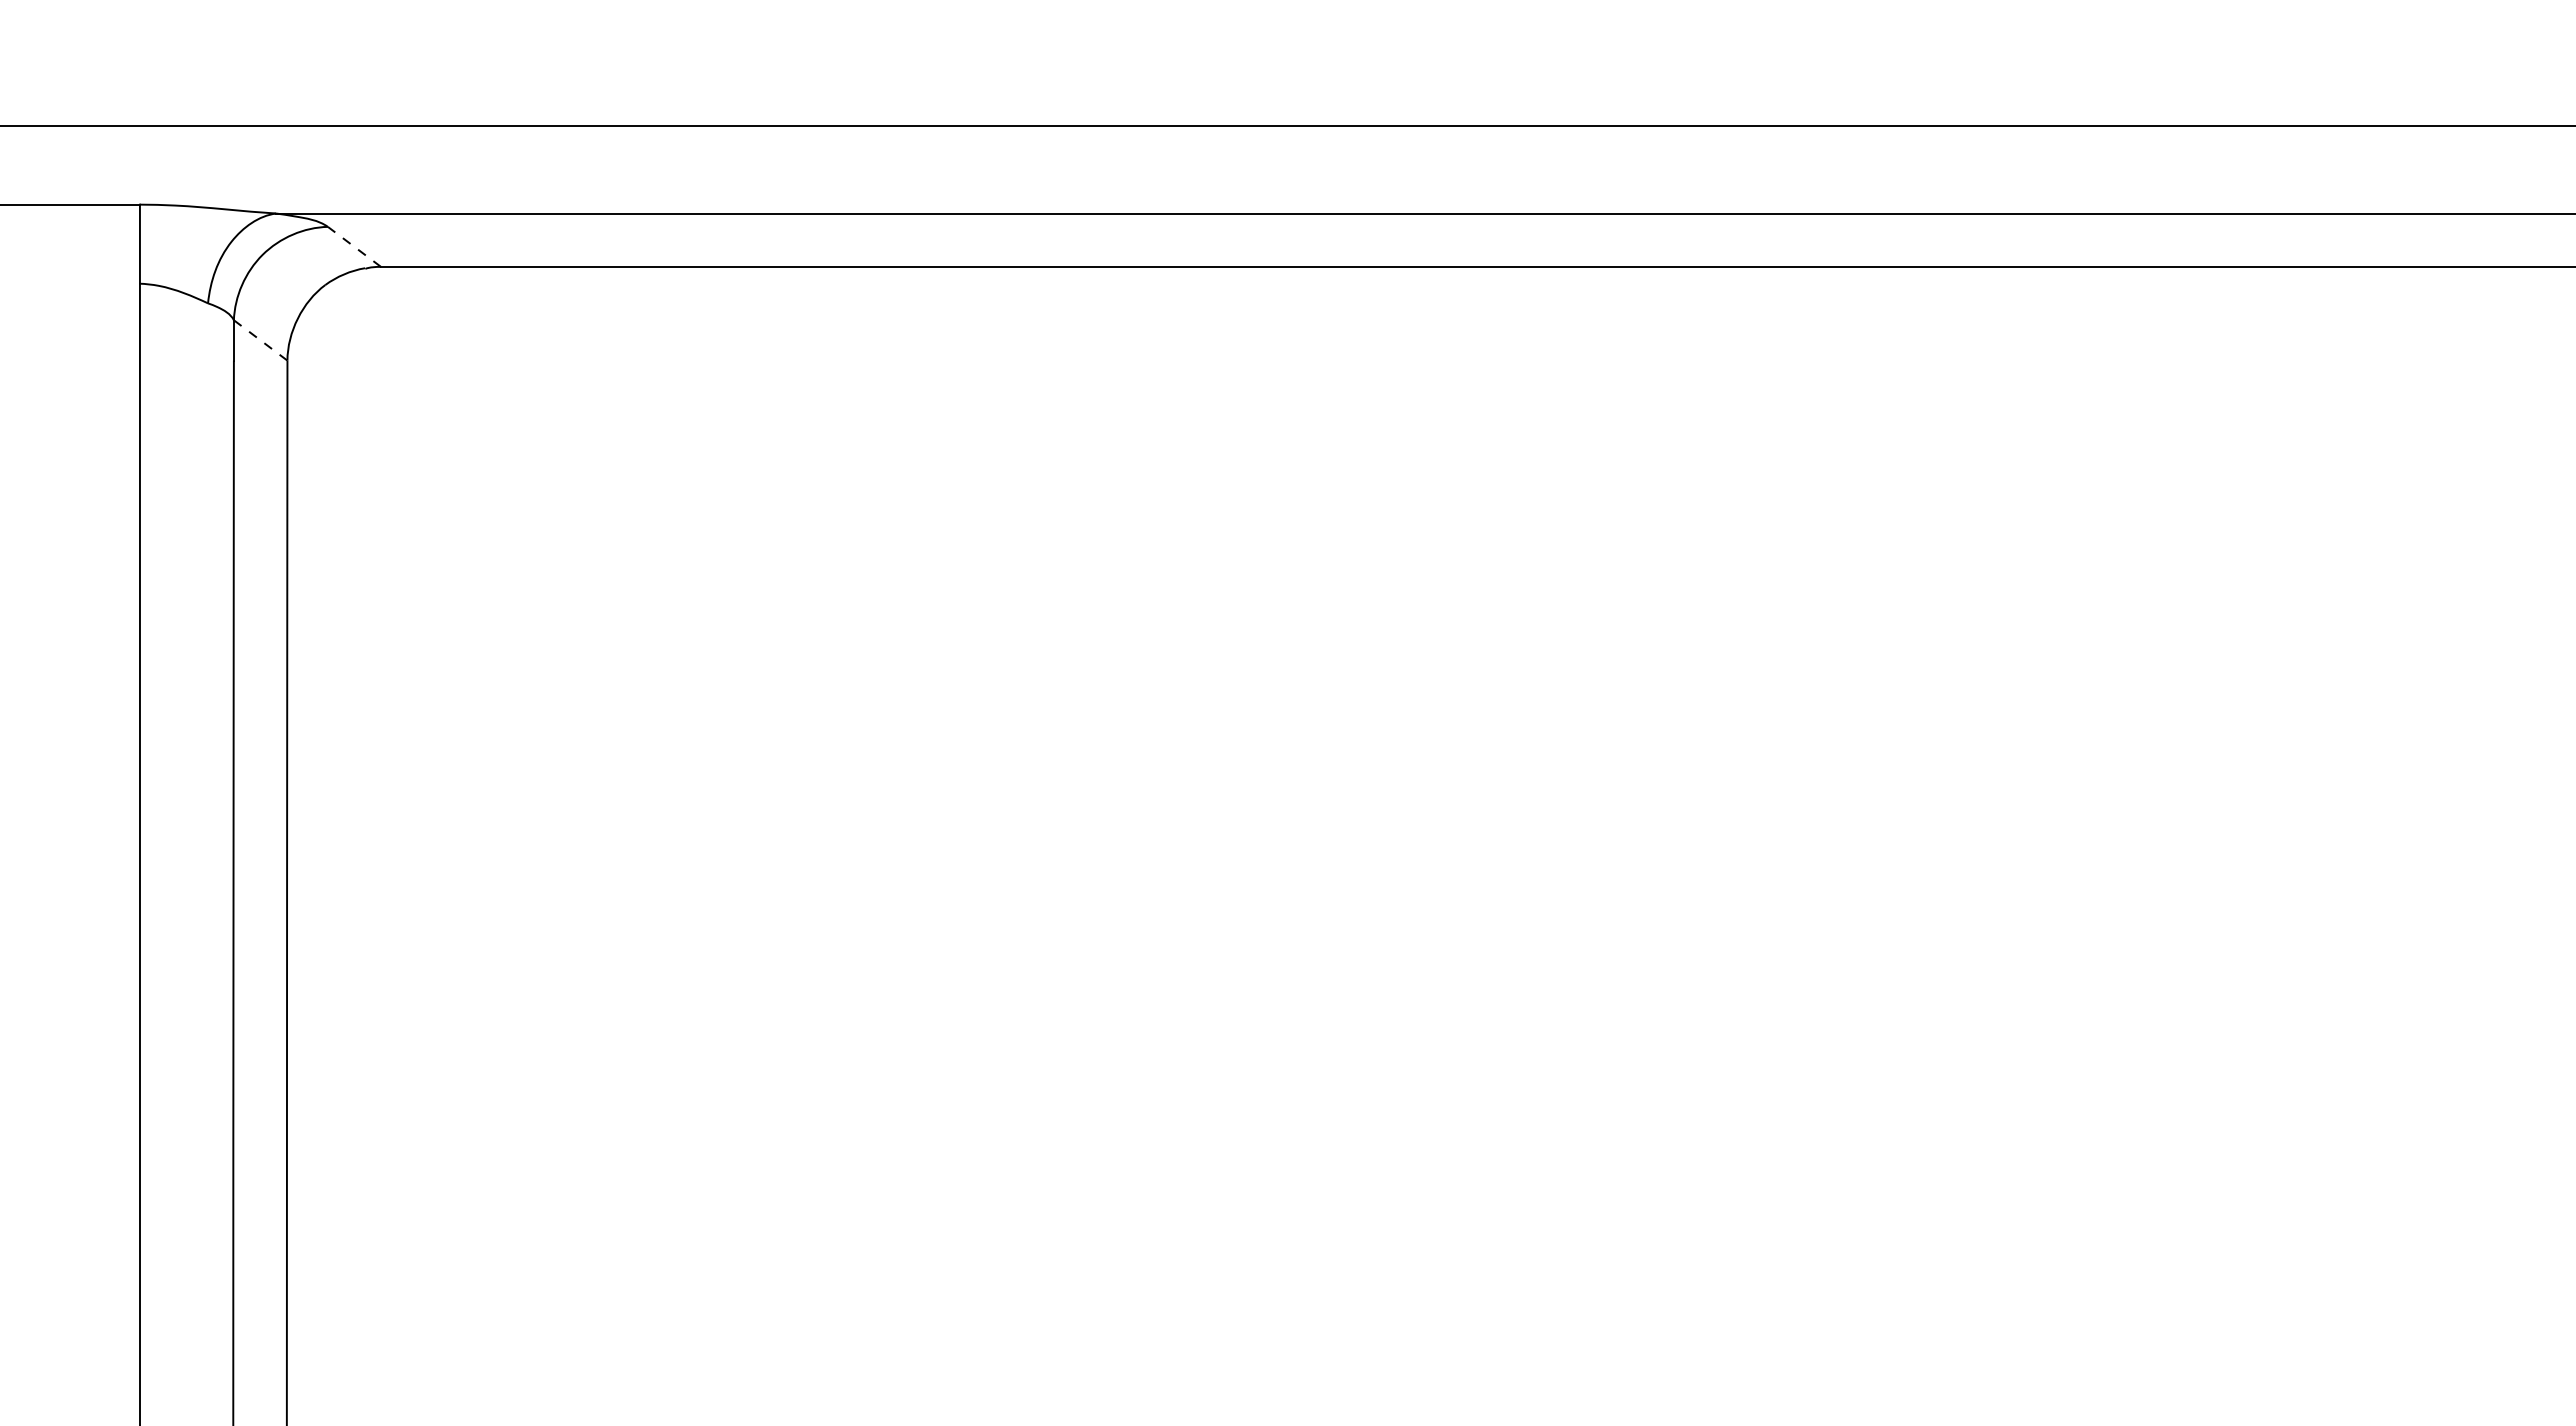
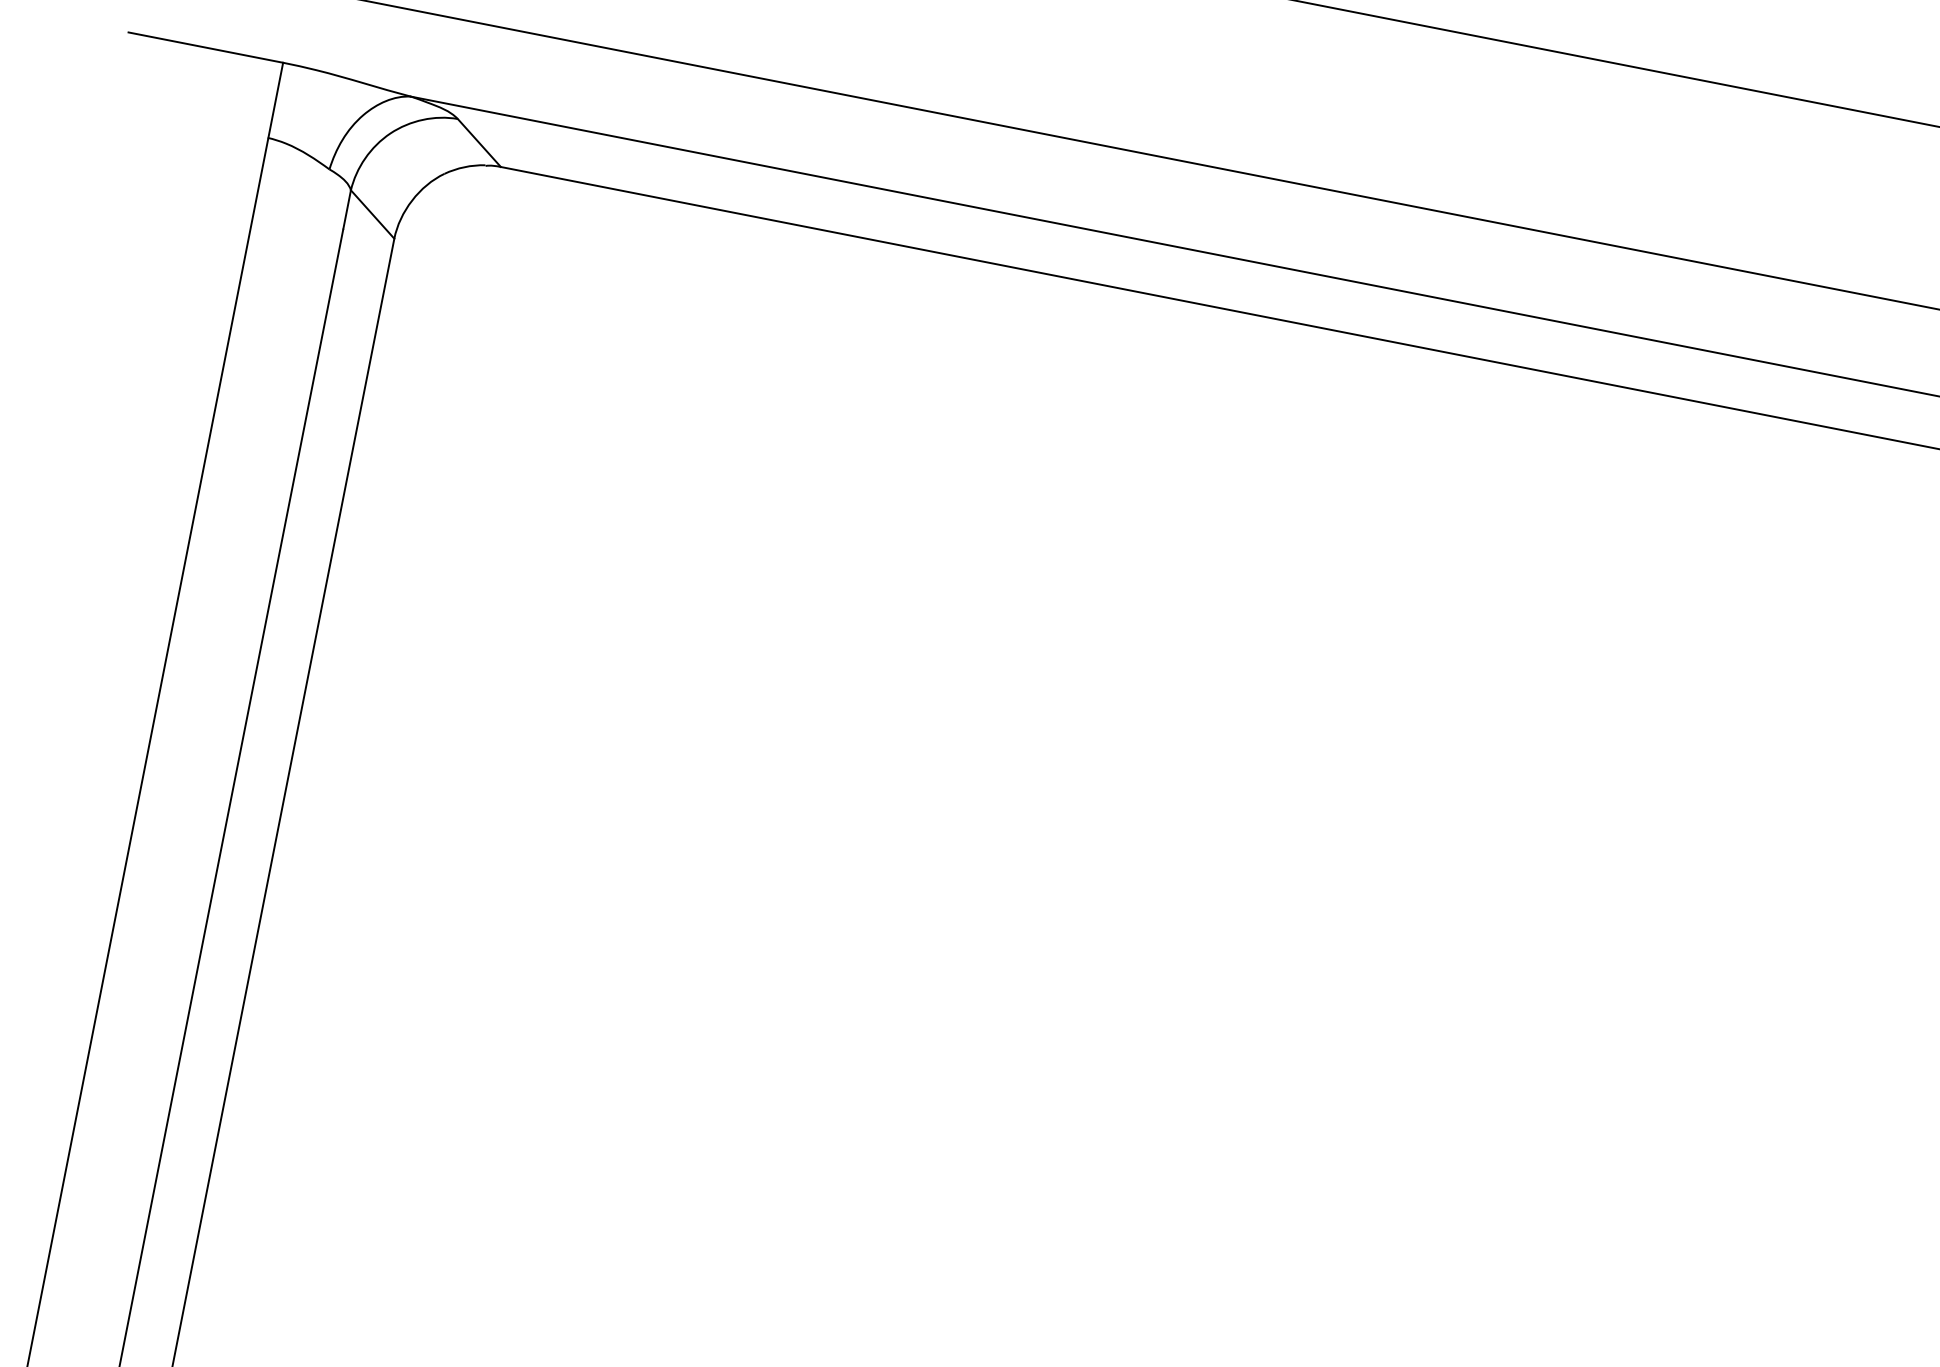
line: (354, 246) -> (479, 142), dashed -> solid
line: (260, 340) -> (372, 214), dashed -> solid

